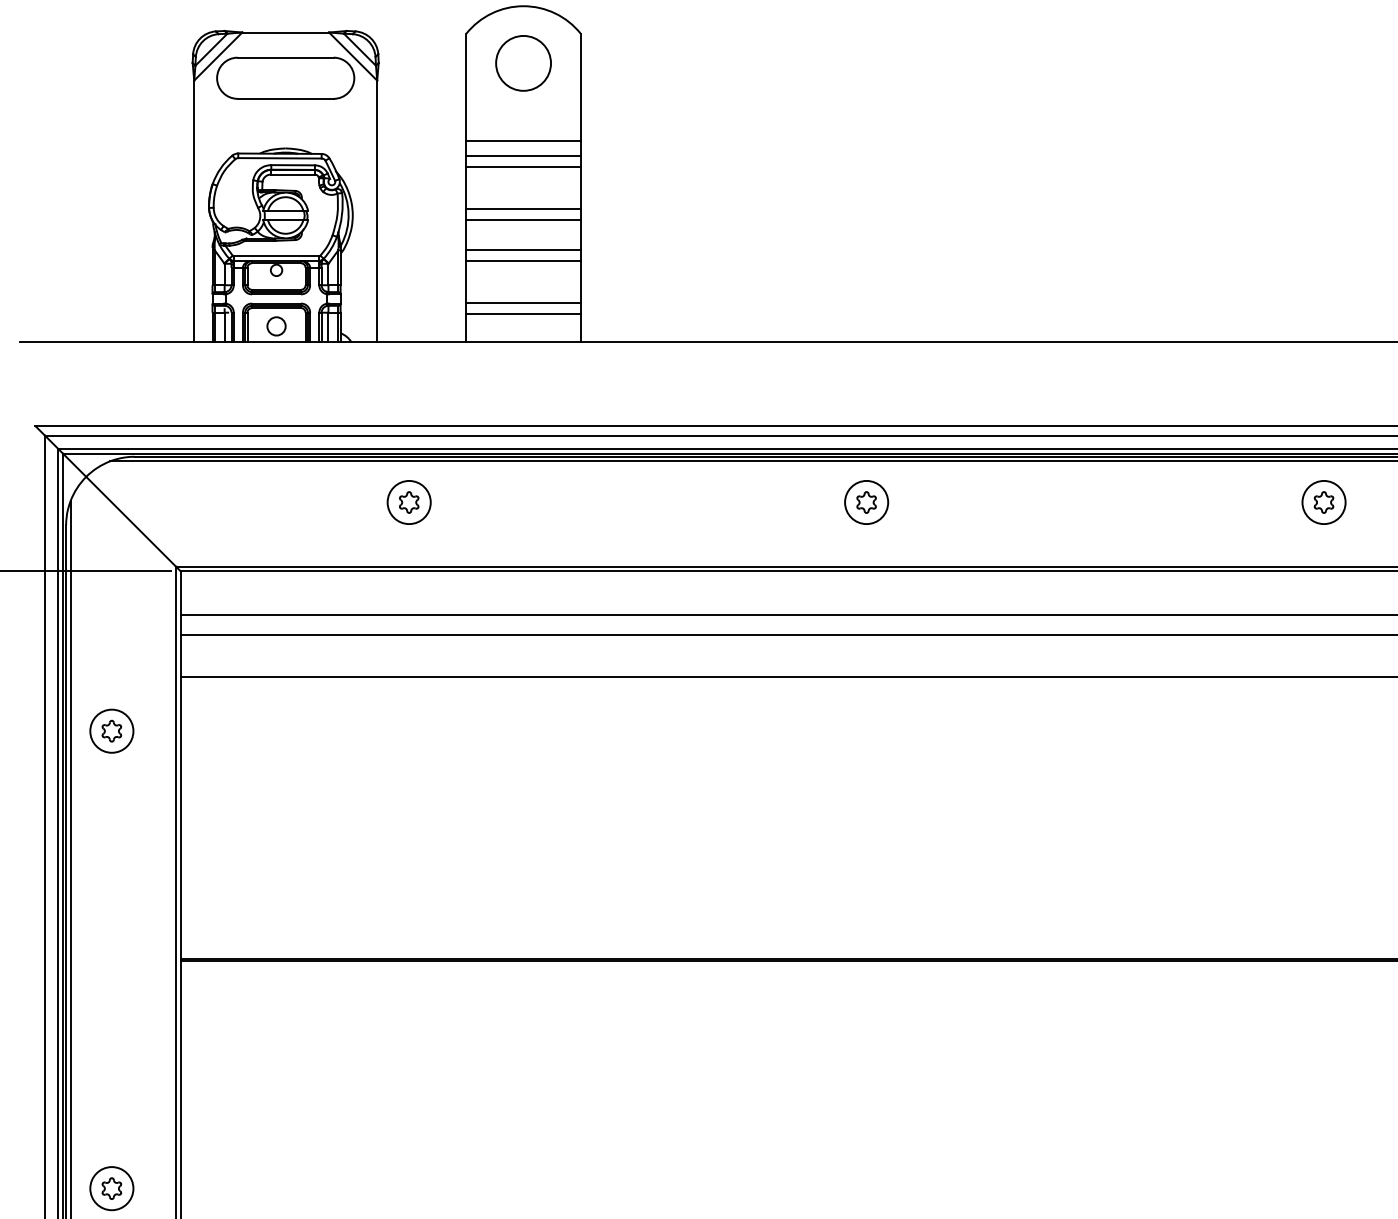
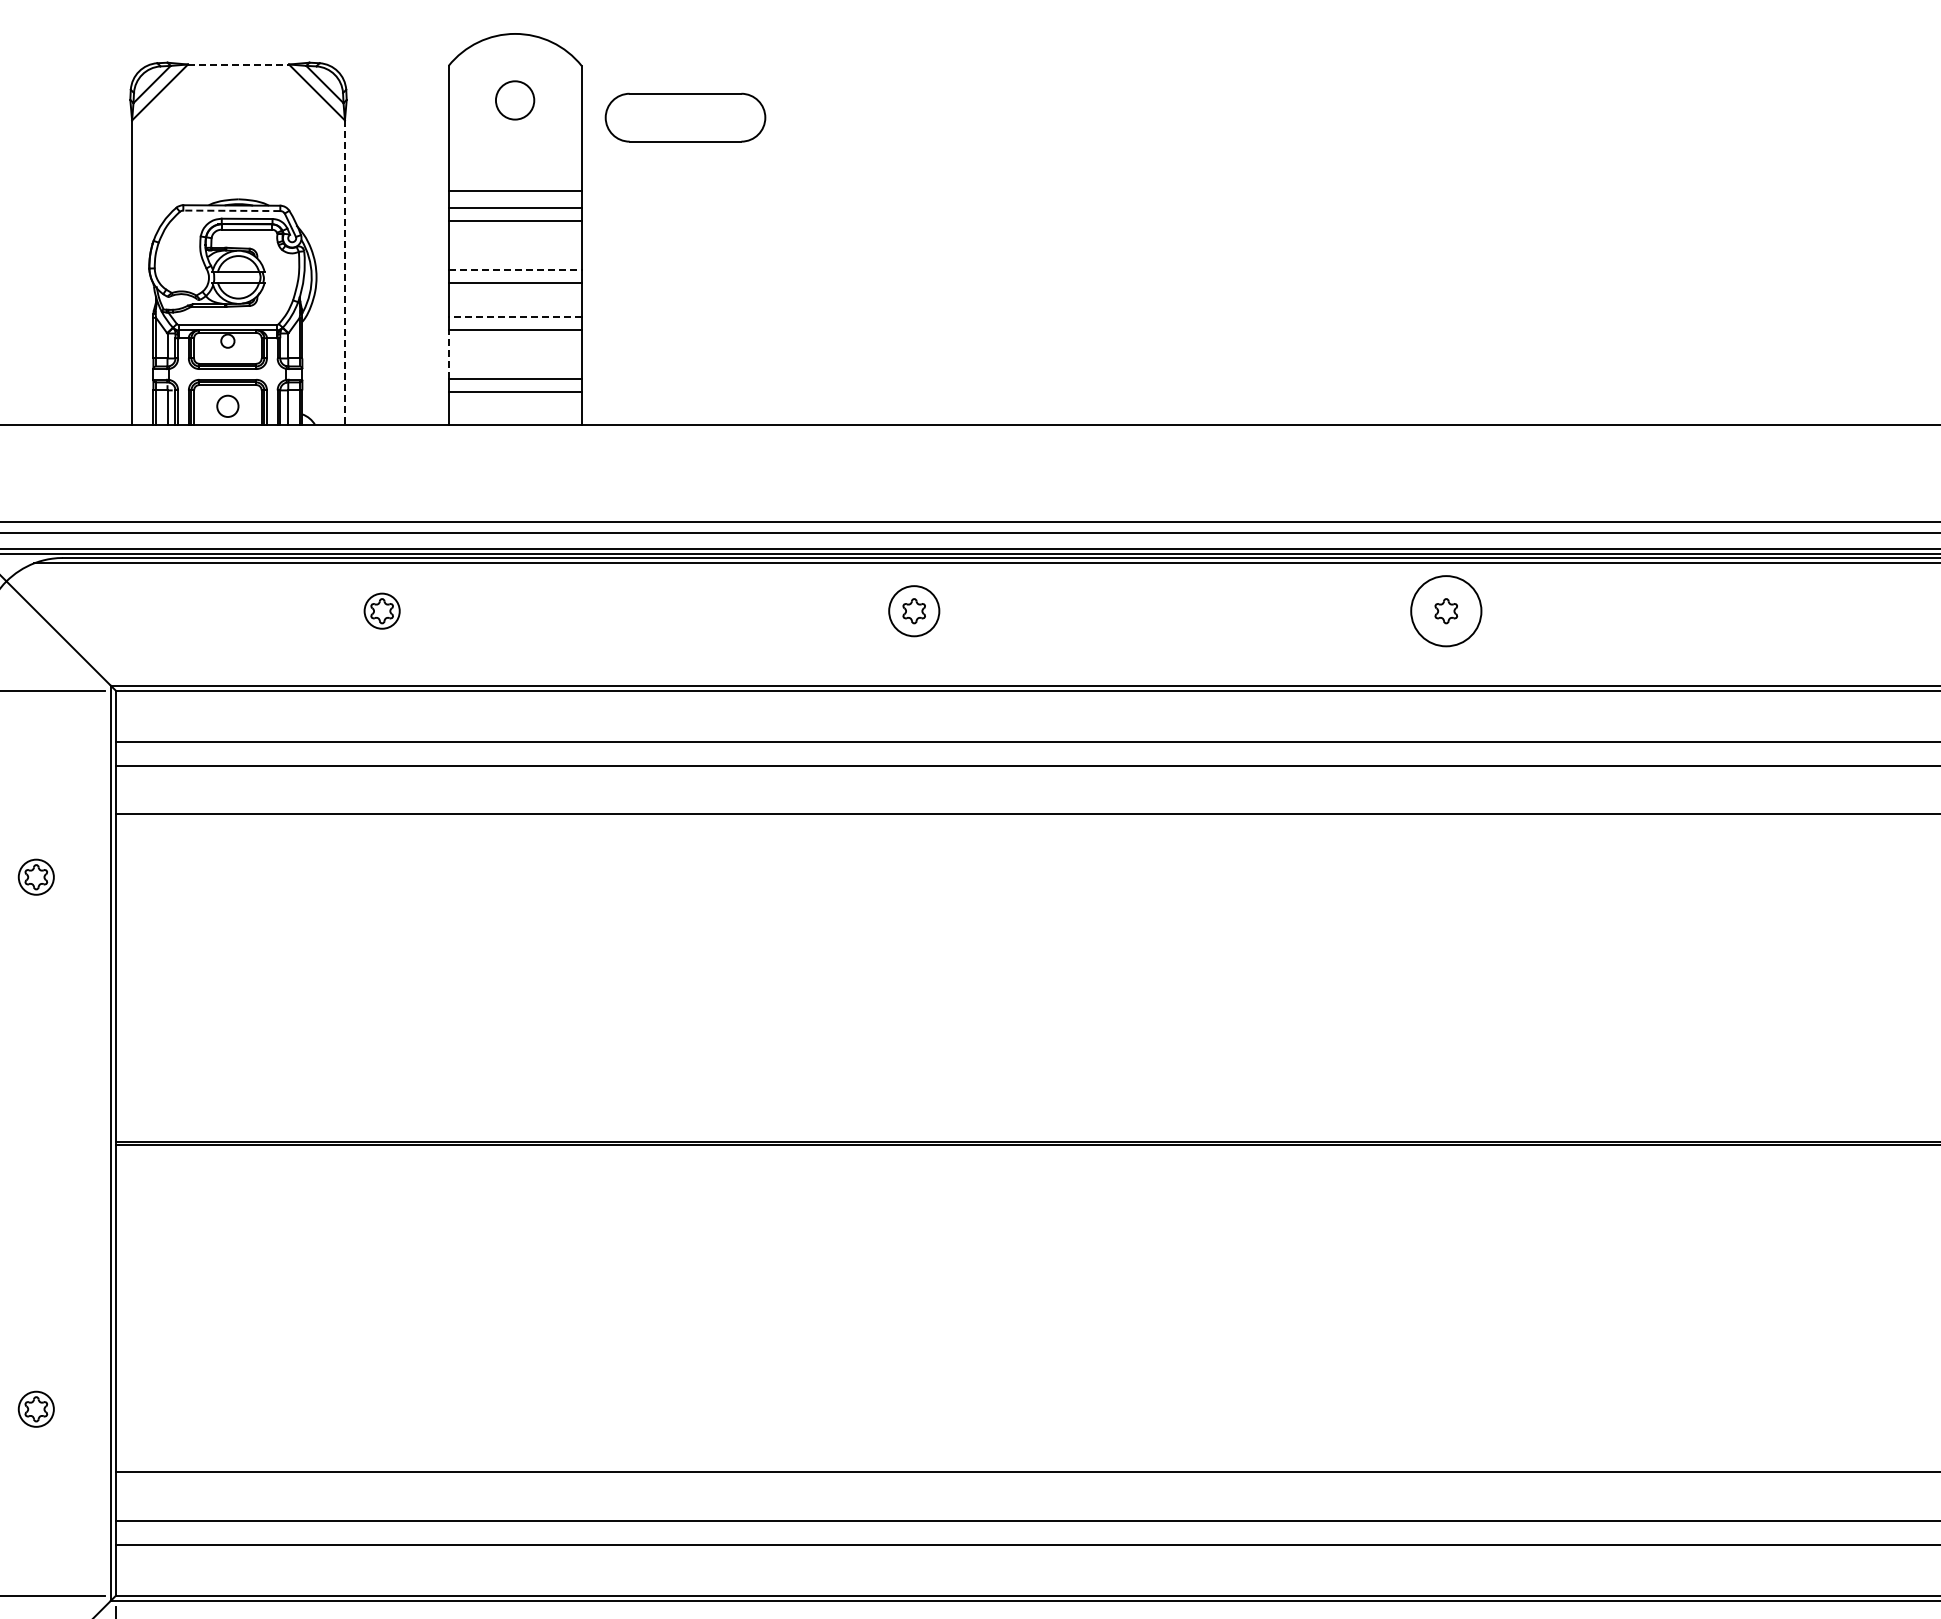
line: (286, 32) -> (239, 64), solid -> dashed
circle: (522, 63) -> (514, 100), size x0.6
part: (285, 78) -> (685, 117), moved
line: (279, 158) -> (231, 210), solid -> dashed
line: (523, 208) -> (515, 269), solid -> dashed
line: (376, 212) -> (344, 273), solid -> dashed
line: (523, 249) -> (515, 316), solid -> dashed
line: (466, 281) -> (448, 354), solid -> dashed
circle: (409, 502) -> (382, 611), size x0.7
circle: (1324, 502) -> (1446, 611), size x1.4
circle: (112, 731) -> (36, 877), size x0.7
circle: (112, 1188) -> (36, 1409), size x0.7

